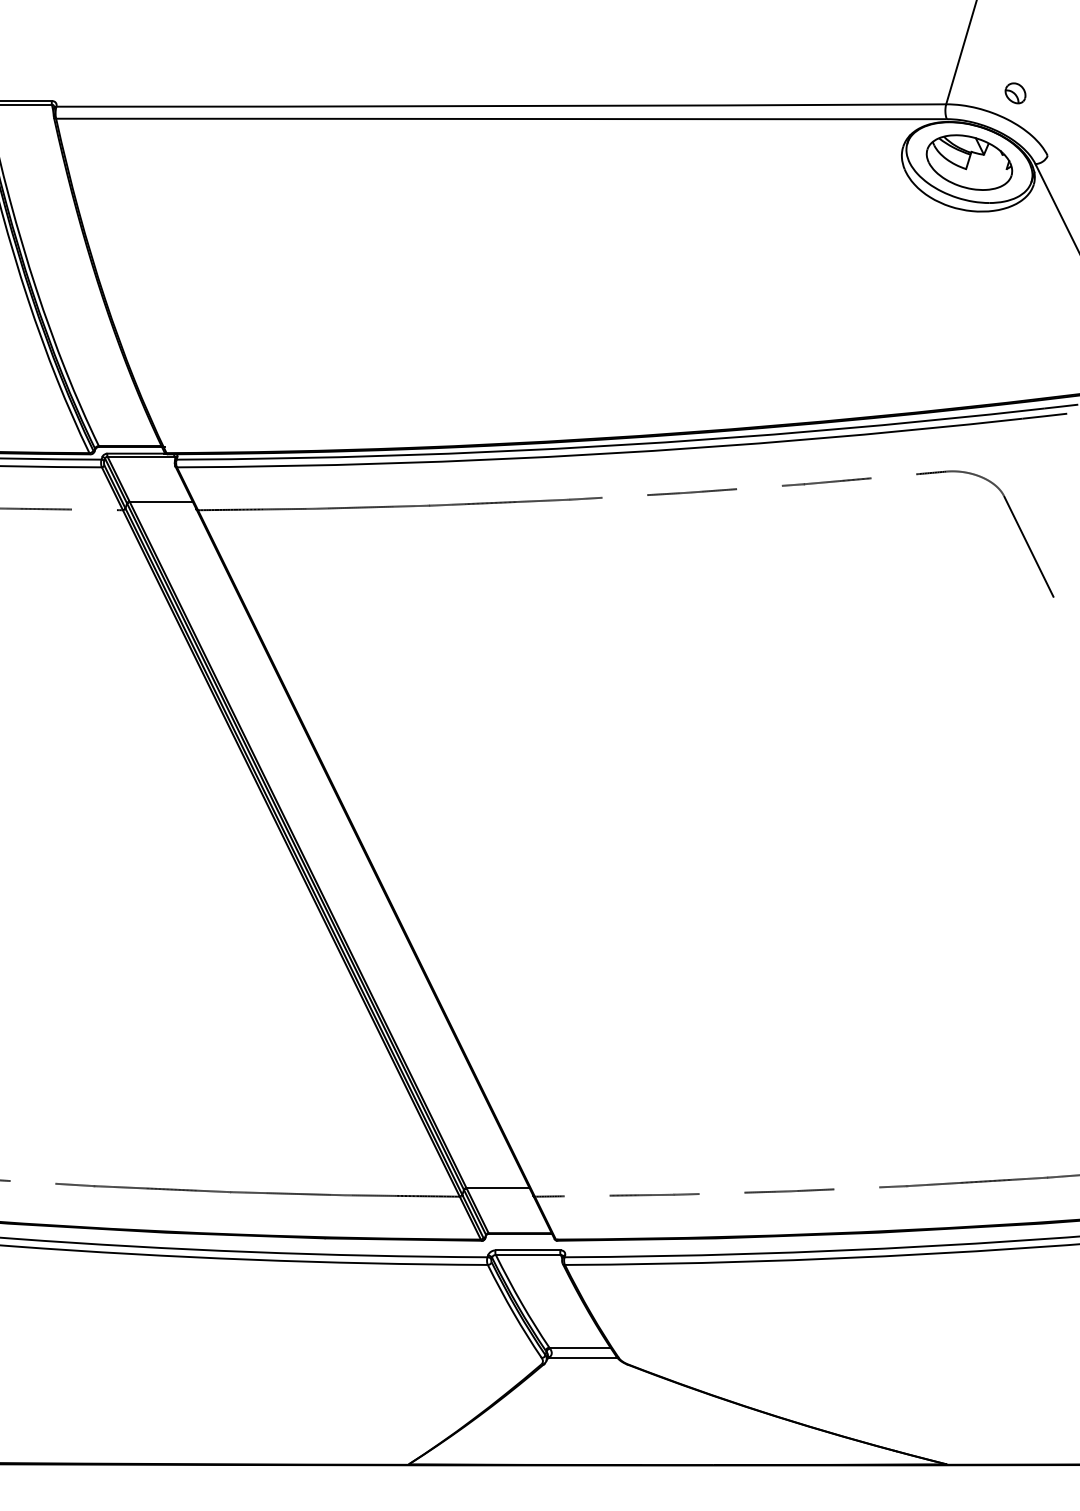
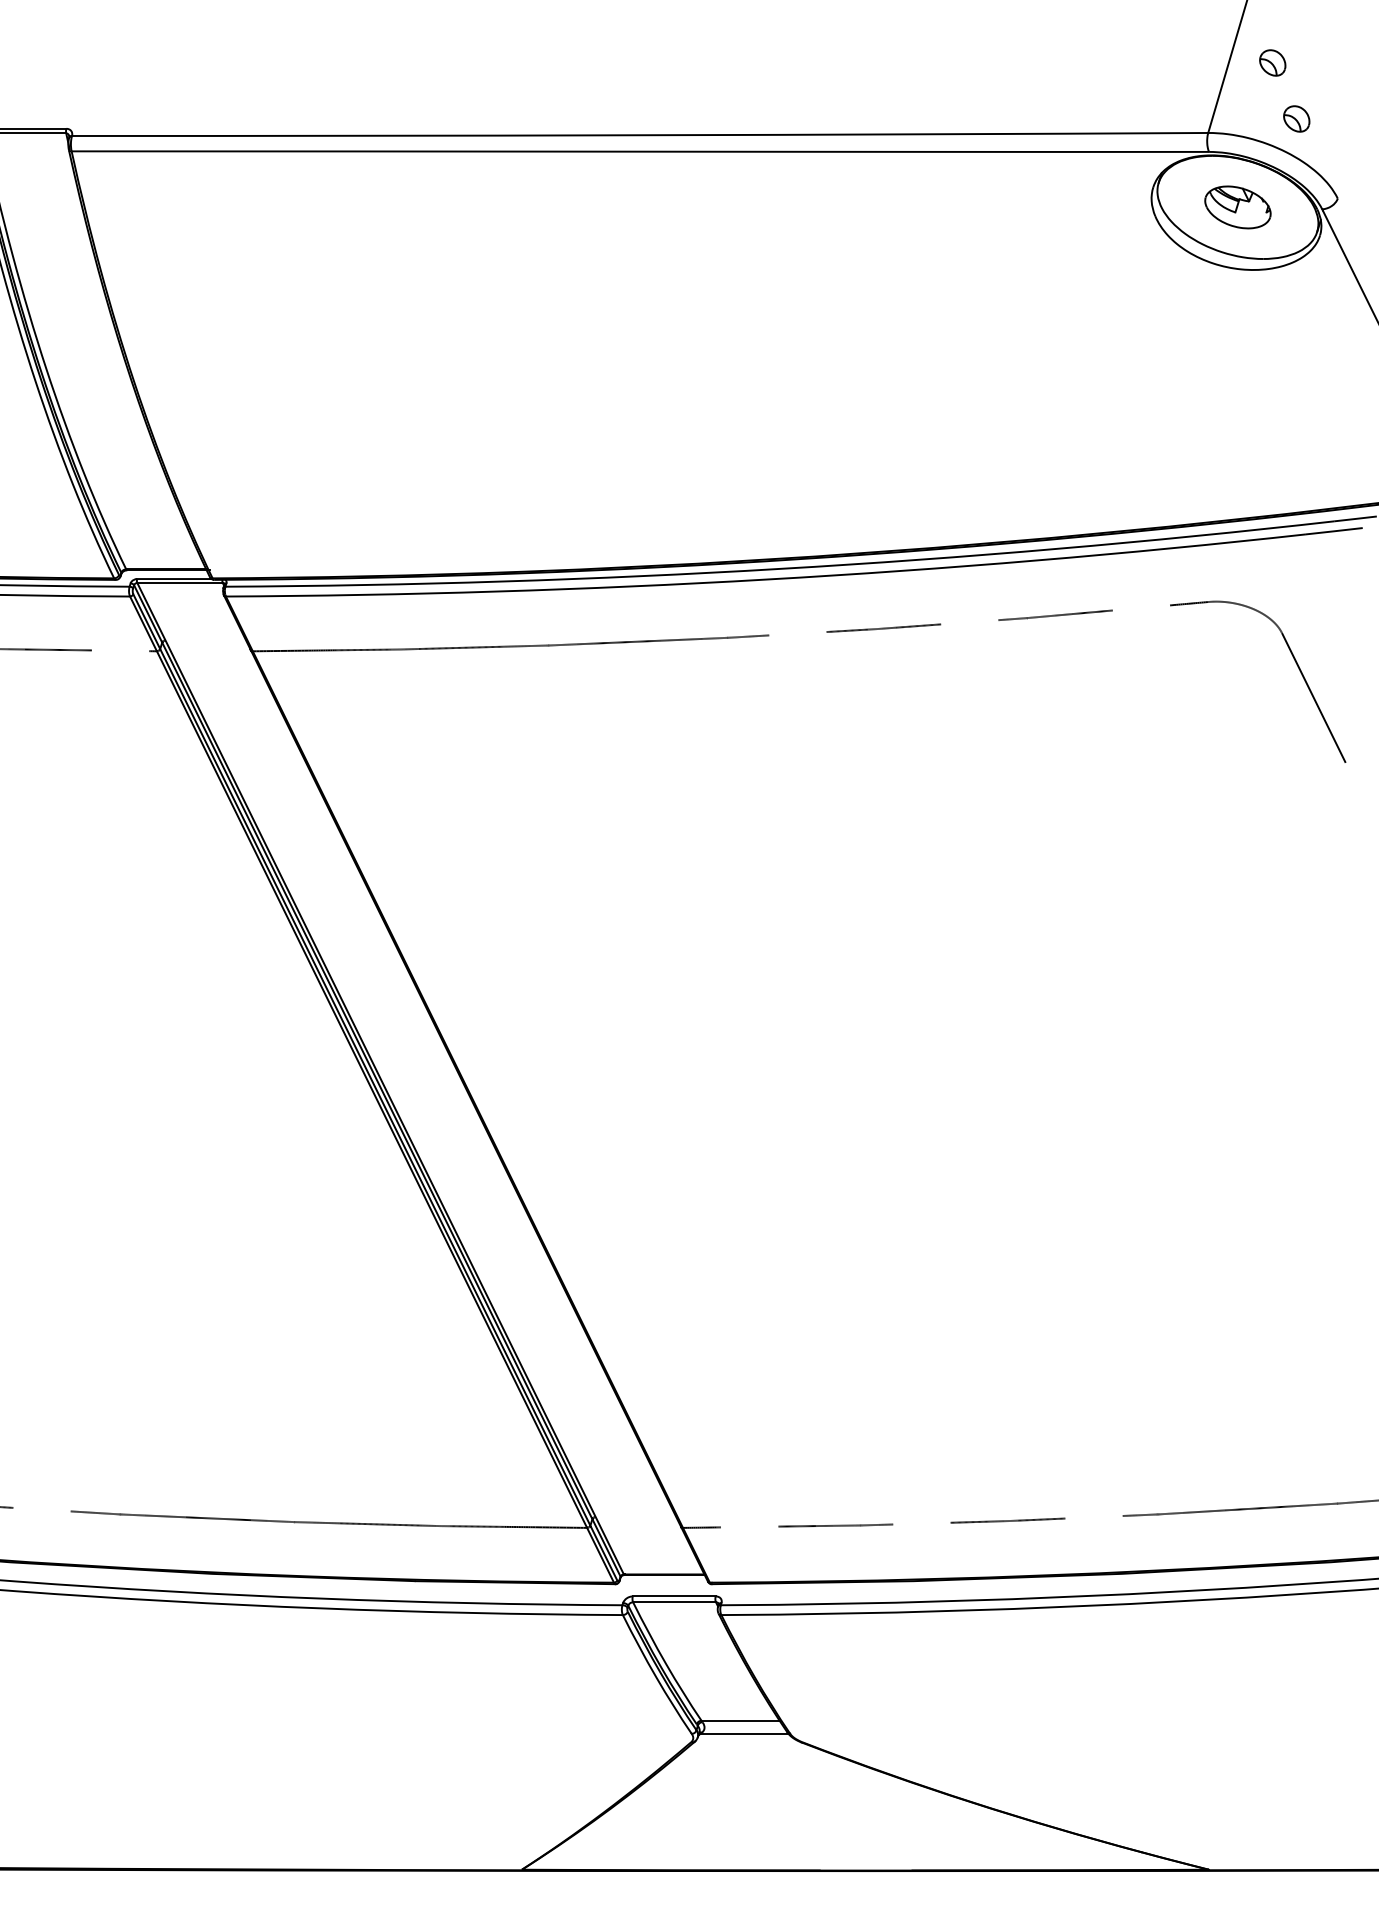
part: (996, 49) -> (1272, 62), added
part: (969, 162) -> (1237, 207), size x0.6
line: (160, 501) -> (205, 640), removed
line: (497, 1188) -> (635, 1517), removed

